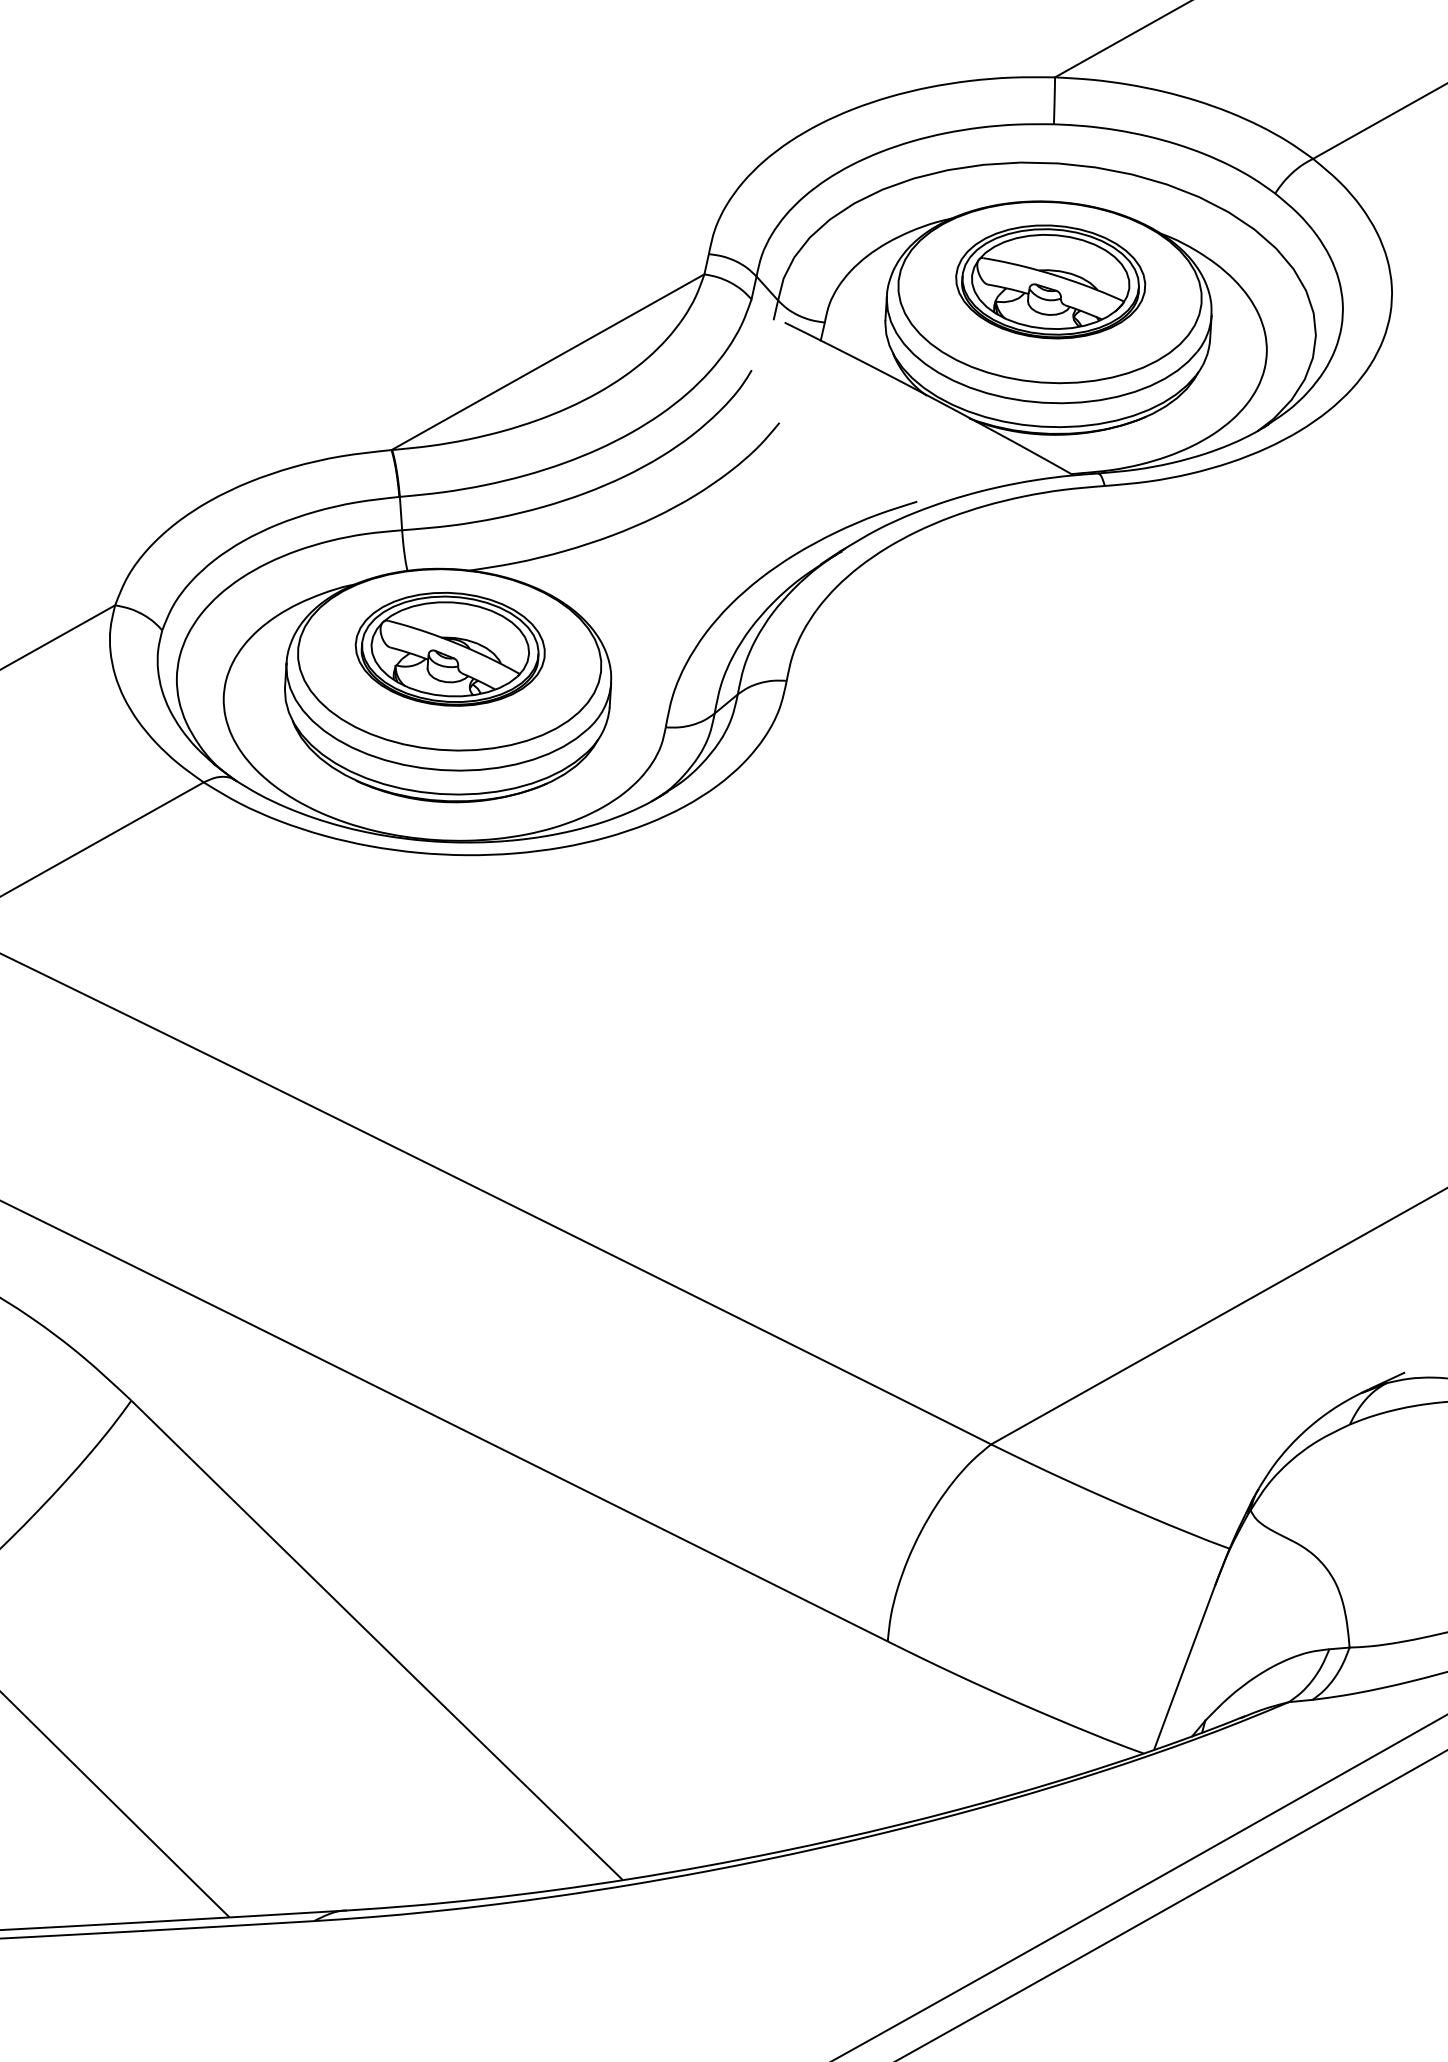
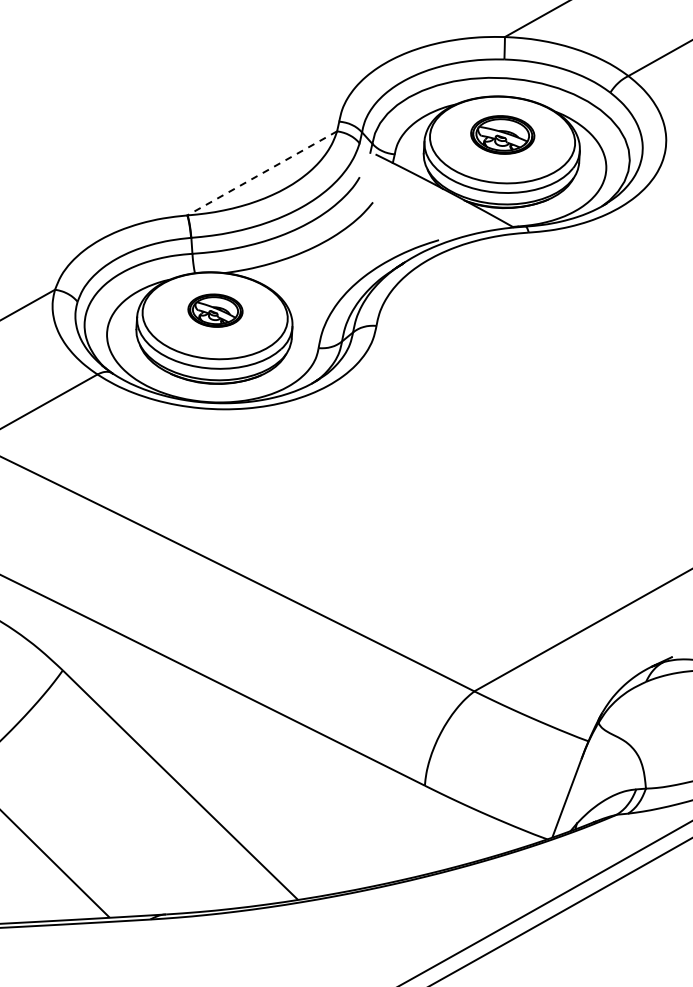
part: (1049, 280) -> (502, 134), size x0.7
line: (548, 362) -> (262, 173), solid -> dashed
part: (450, 648) -> (215, 310), size x0.6

